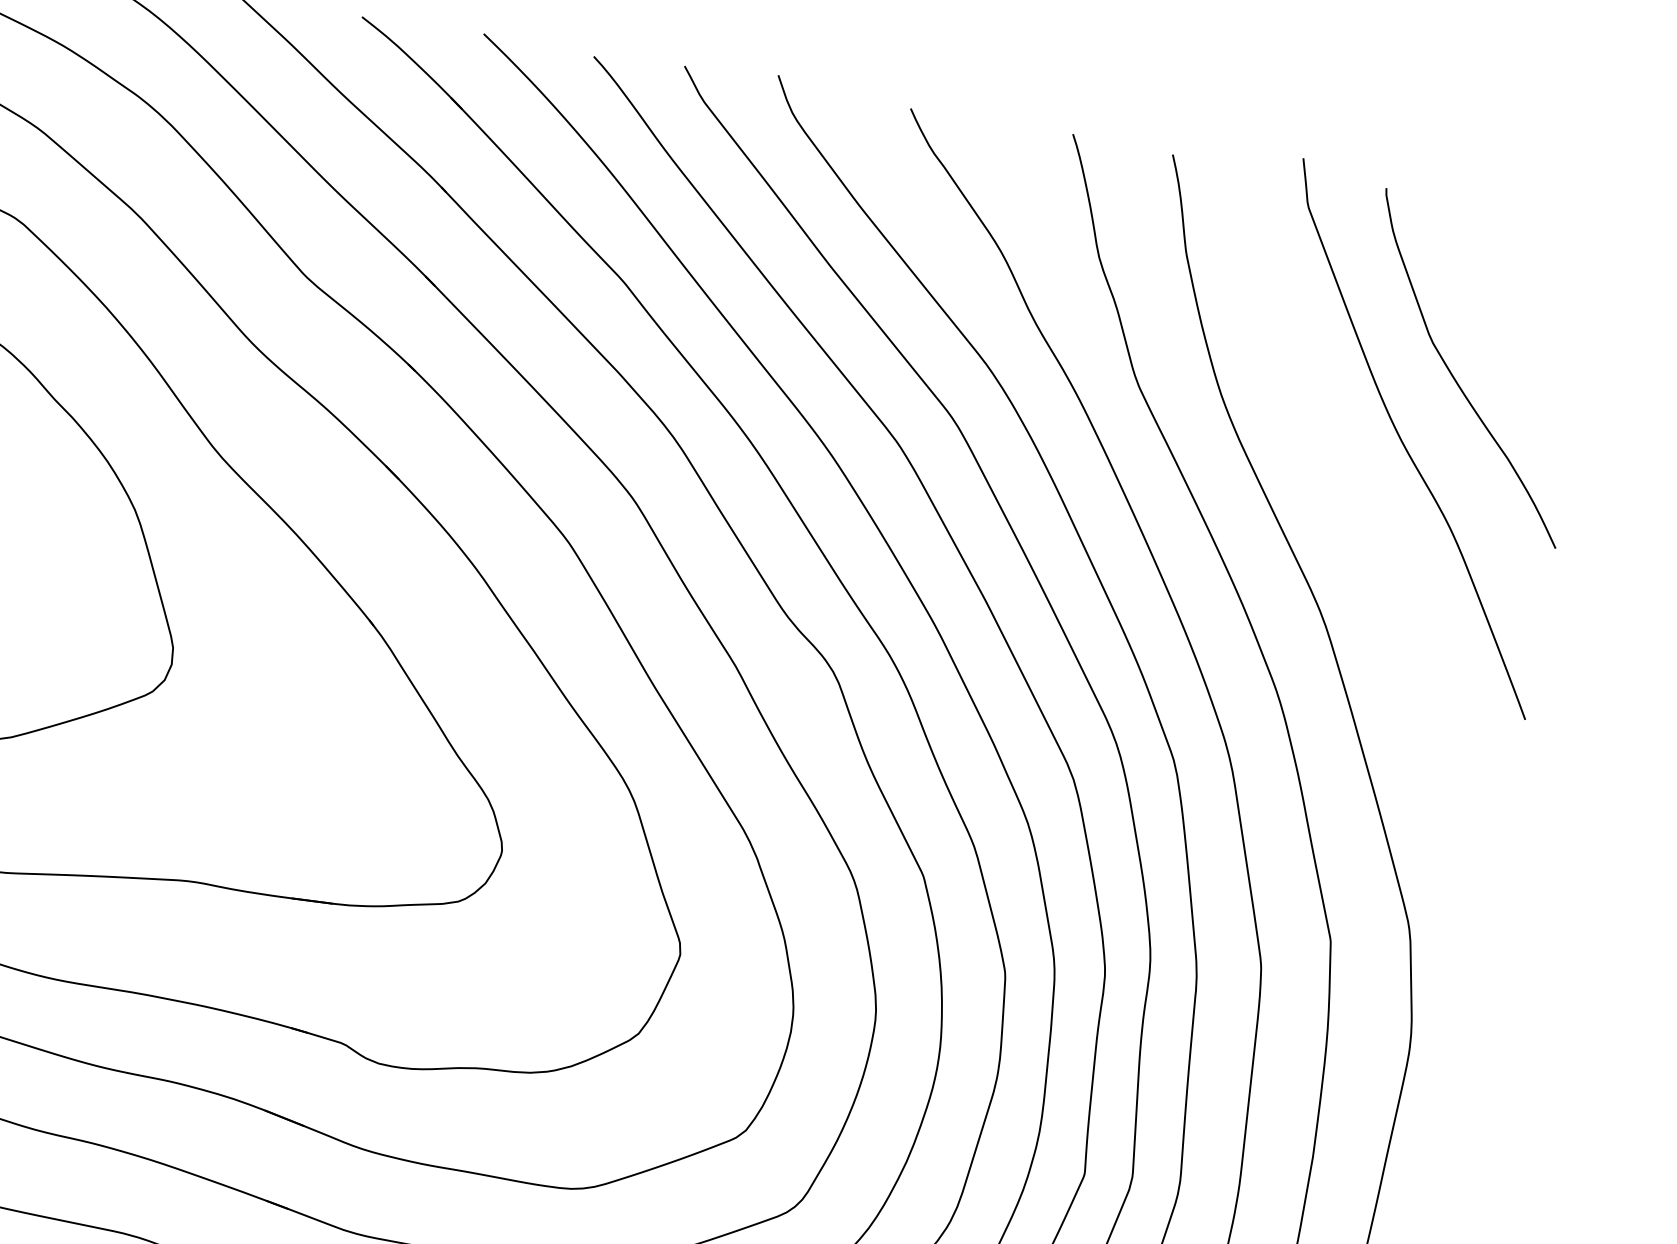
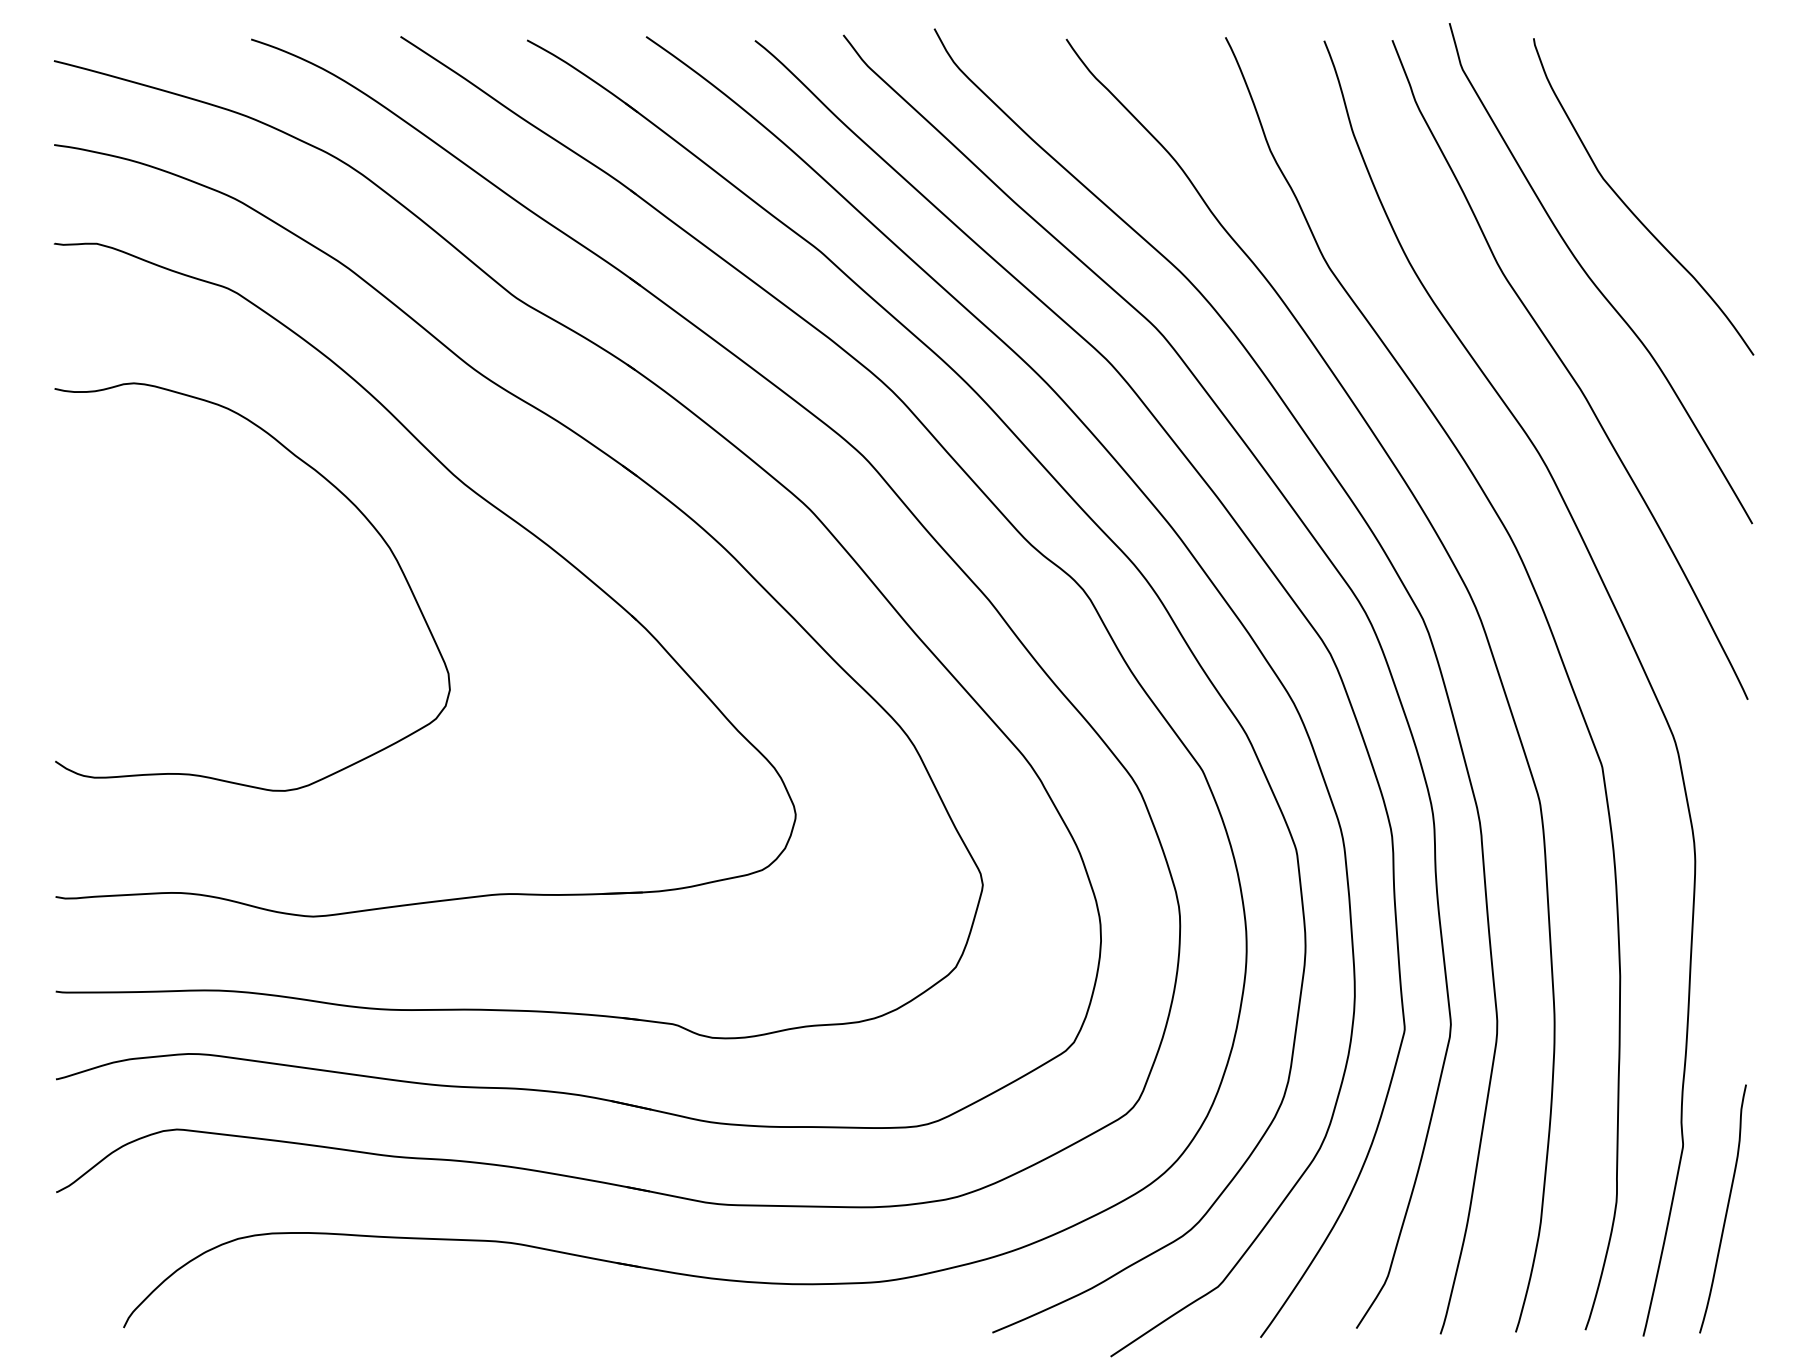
curve: (1364, 531) -> (1568, 369), added

